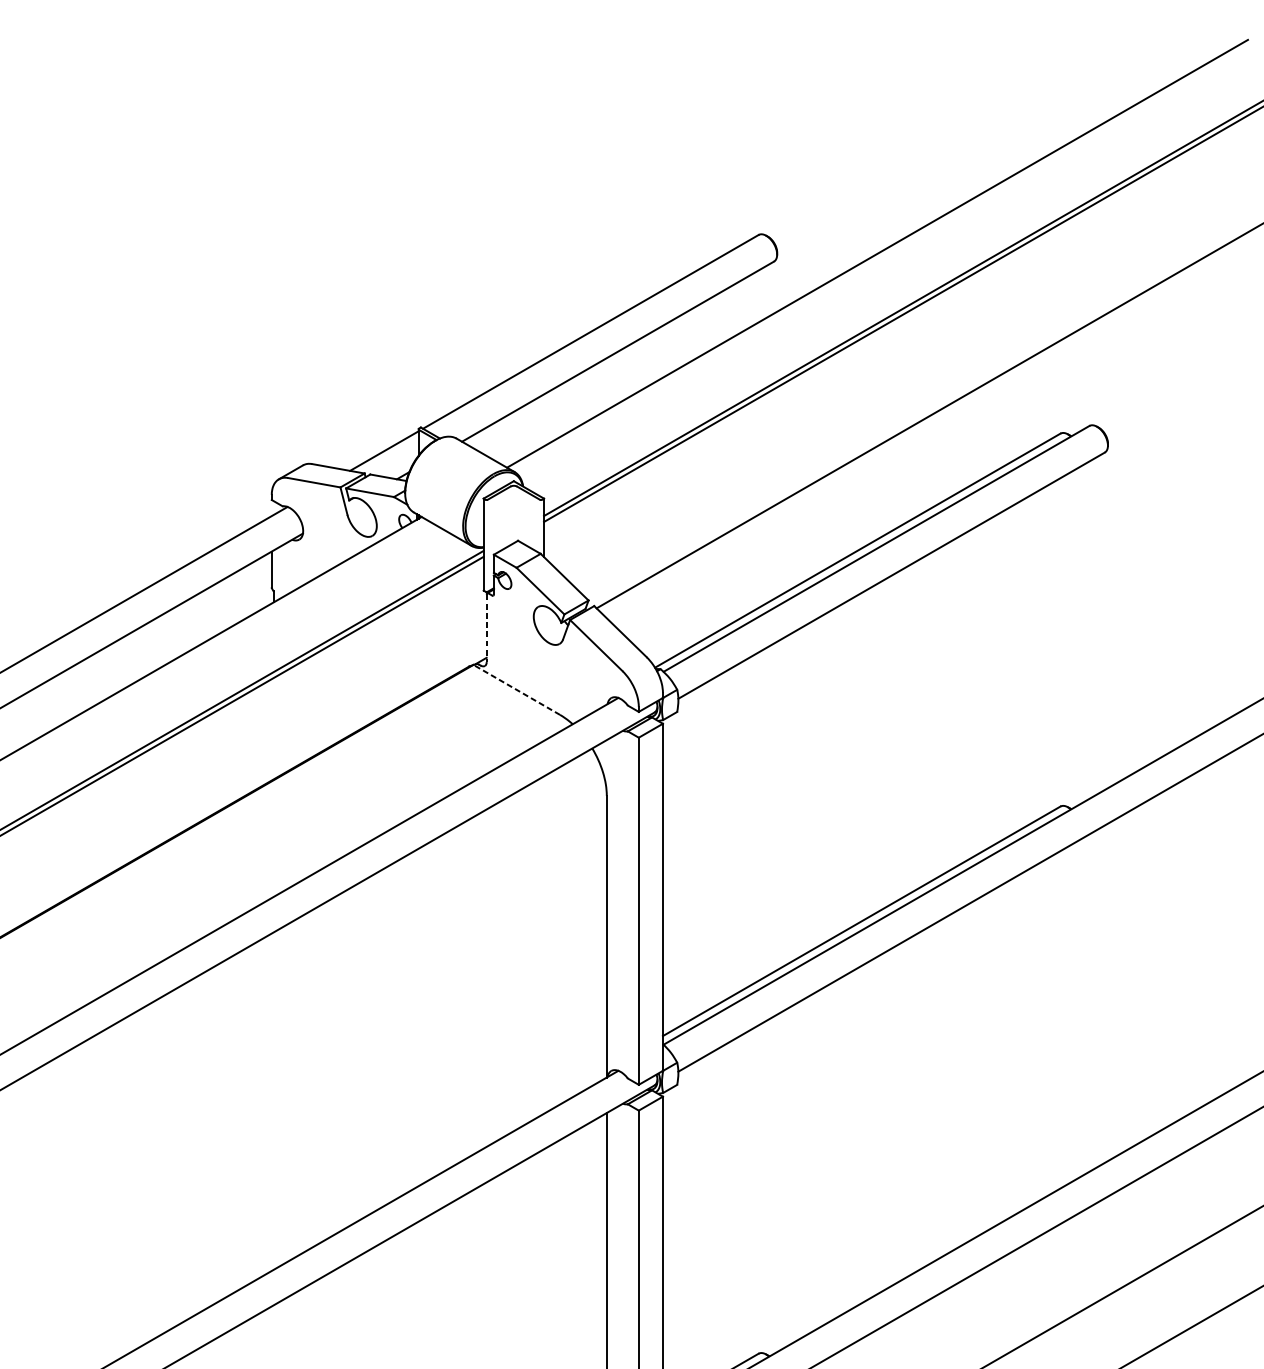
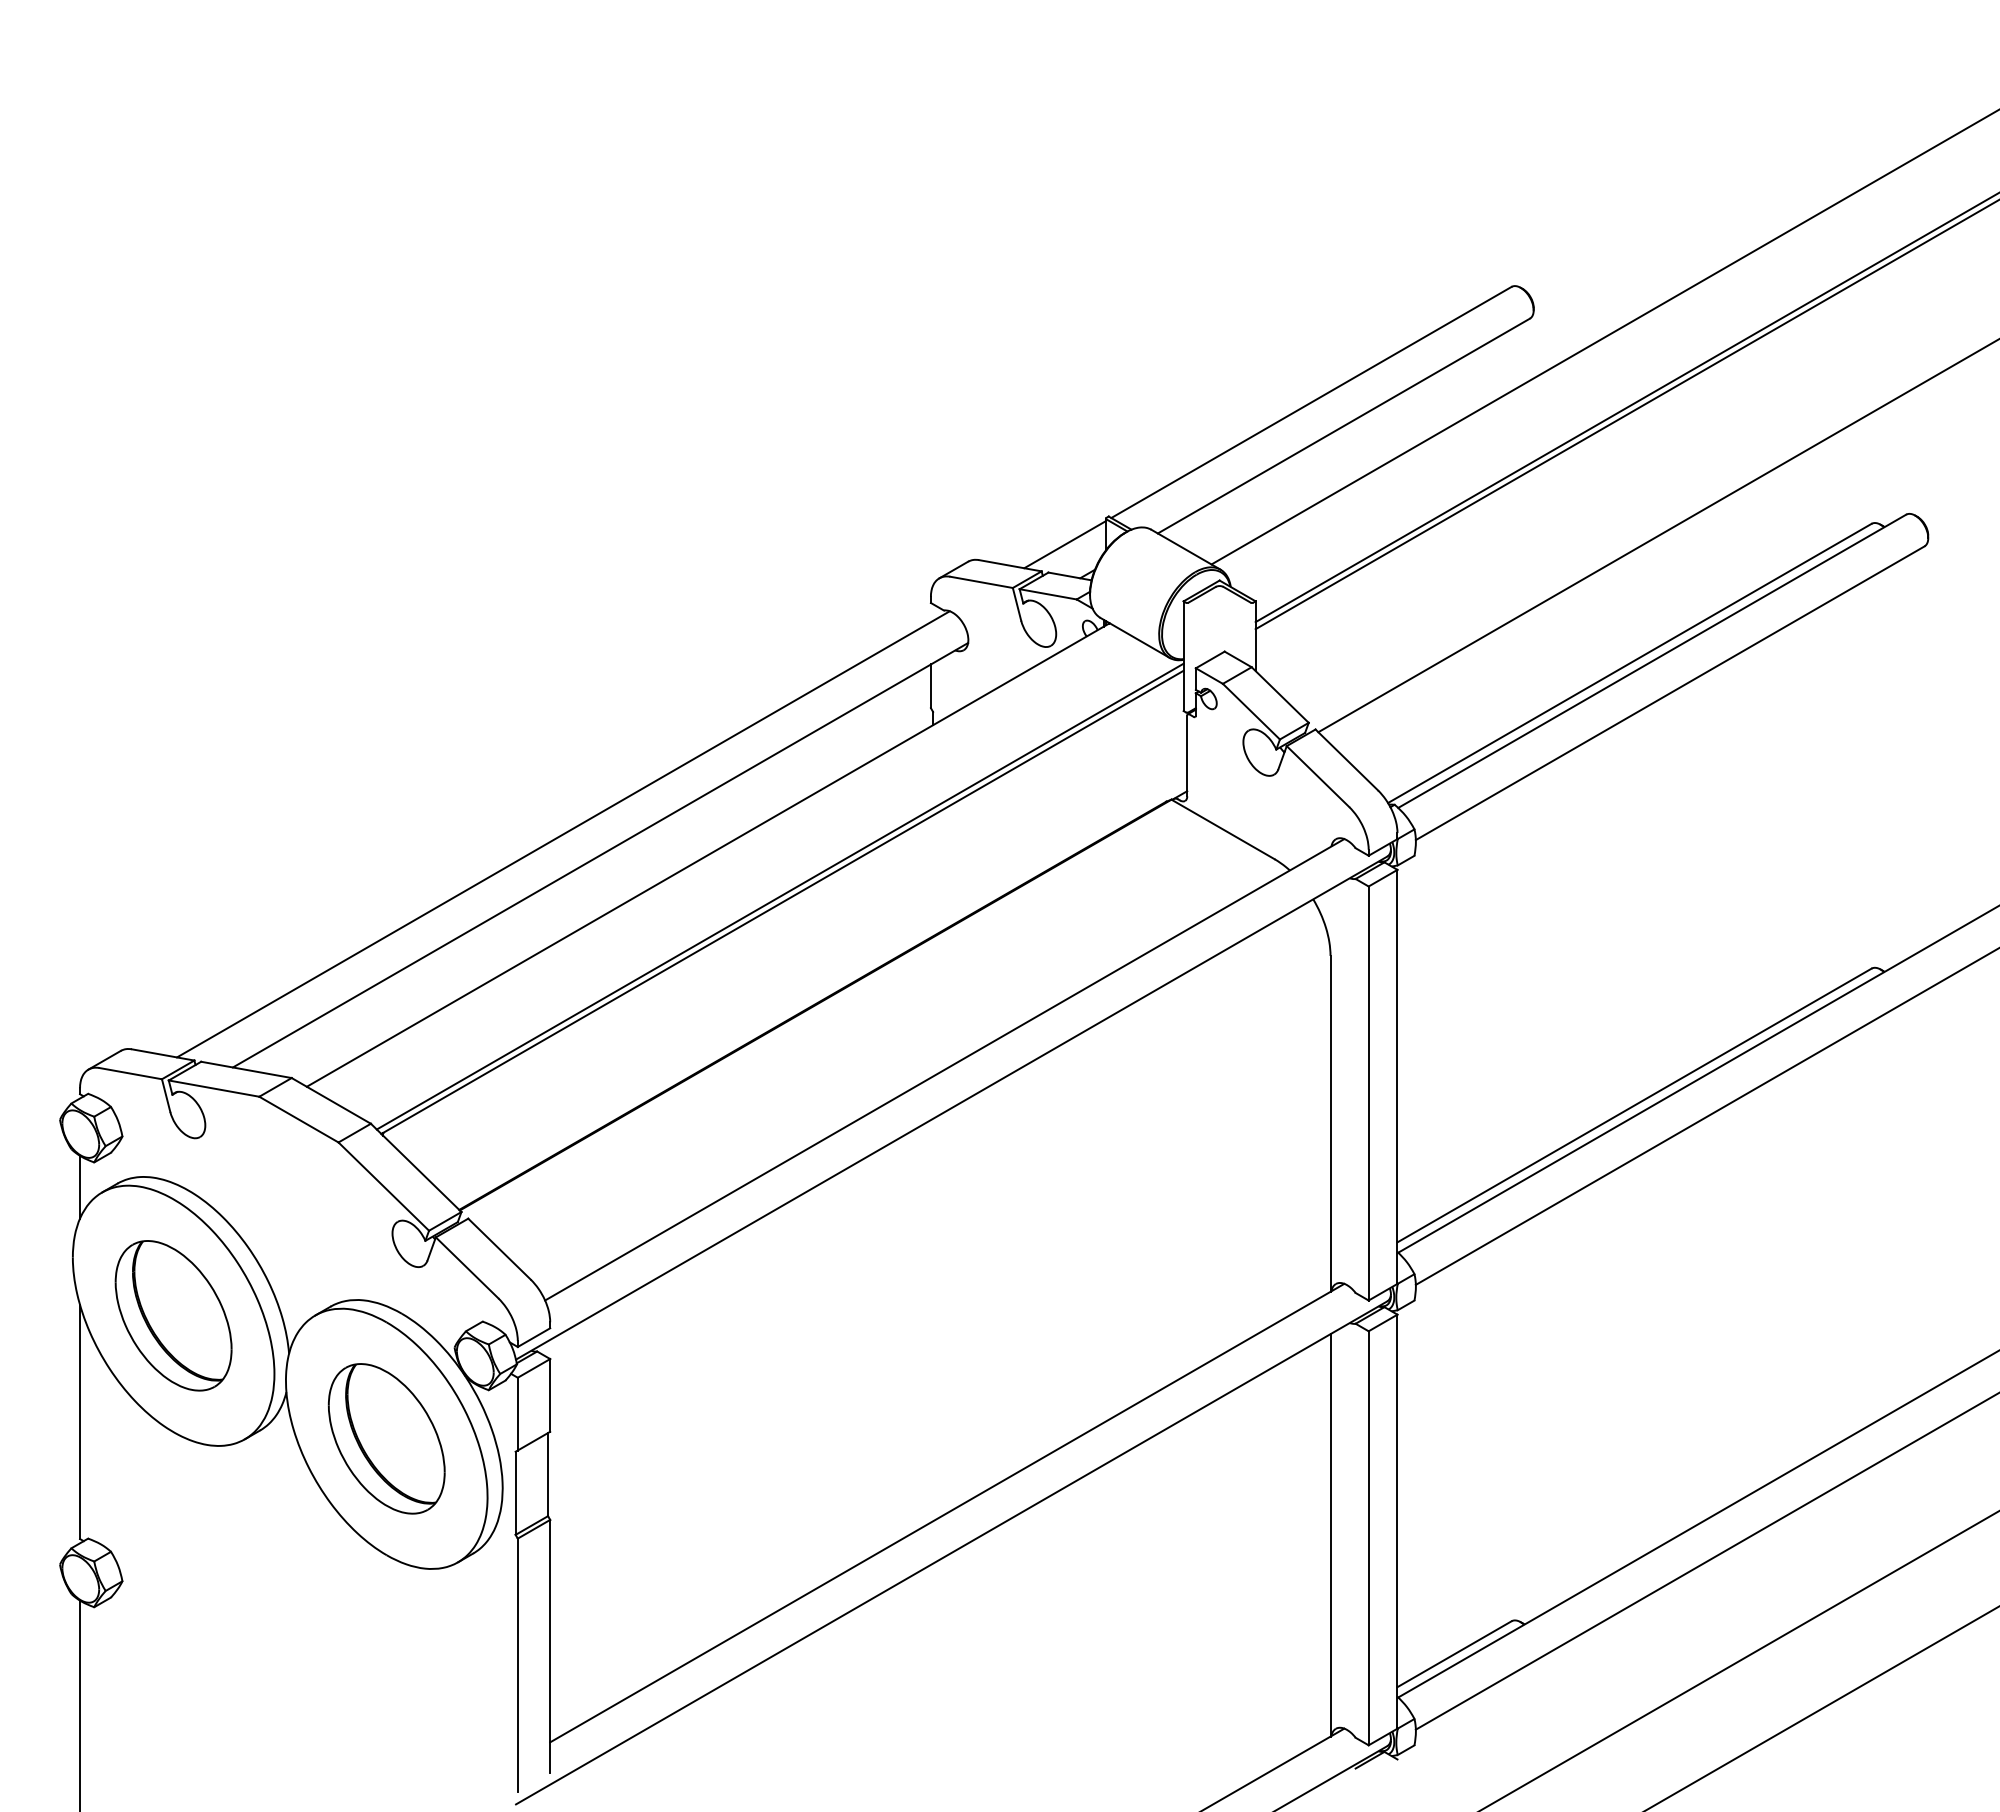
line: (486, 628) -> (1187, 756), dashed -> solid
line: (517, 689) -> (1223, 829), dashed -> solid

